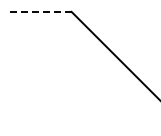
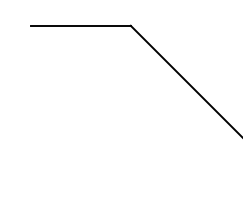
line: (39, 11) -> (80, 25), dashed -> solid

